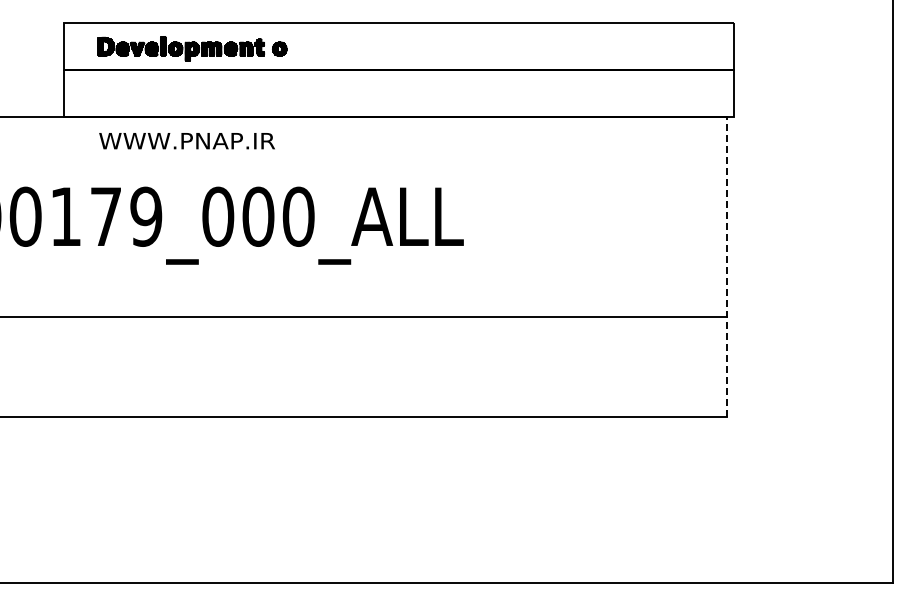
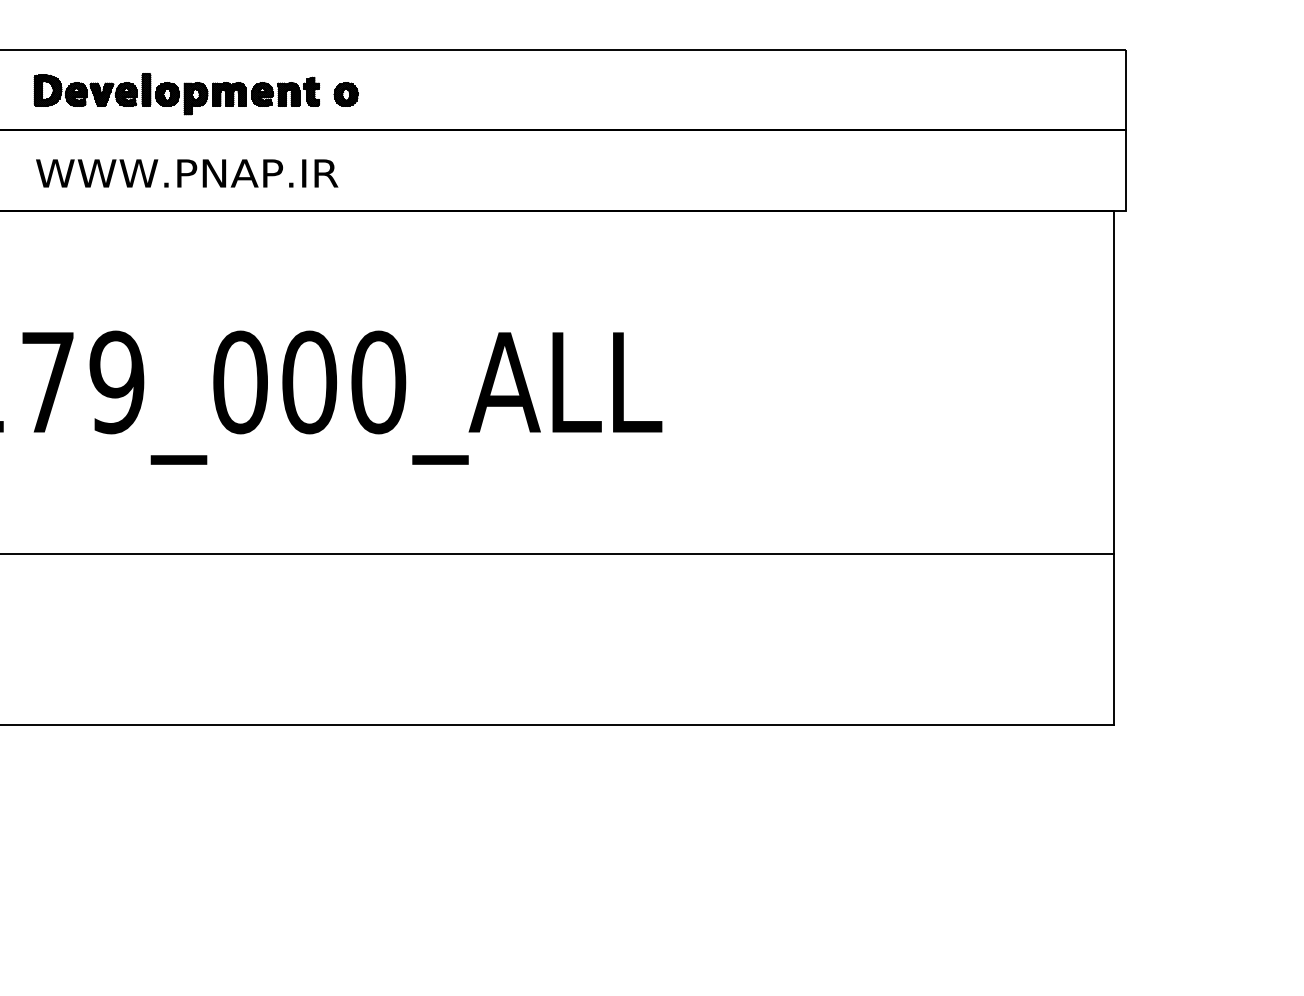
text: (186, 141) -> (186, 174), moved
line: (726, 266) -> (1113, 467), dashed -> solid

